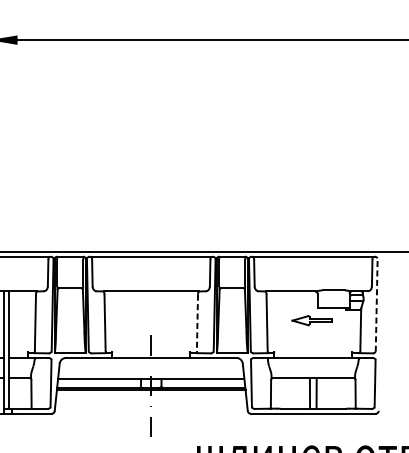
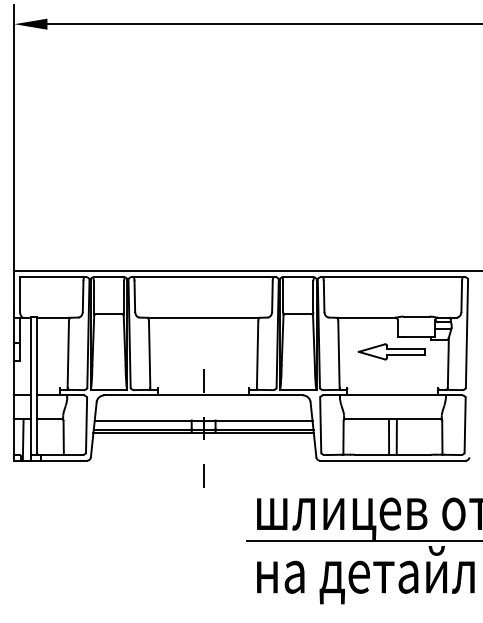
line: (376, 304) -> (466, 333), dashed -> solid
part: (312, 320) -> (391, 351), size x1.43
line: (197, 323) -> (257, 355), dashed -> solid

